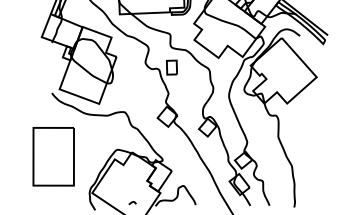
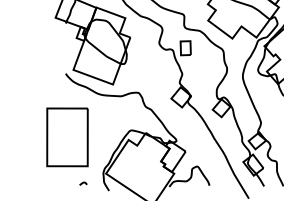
curve: (132, 203) -> (83, 184), moved

